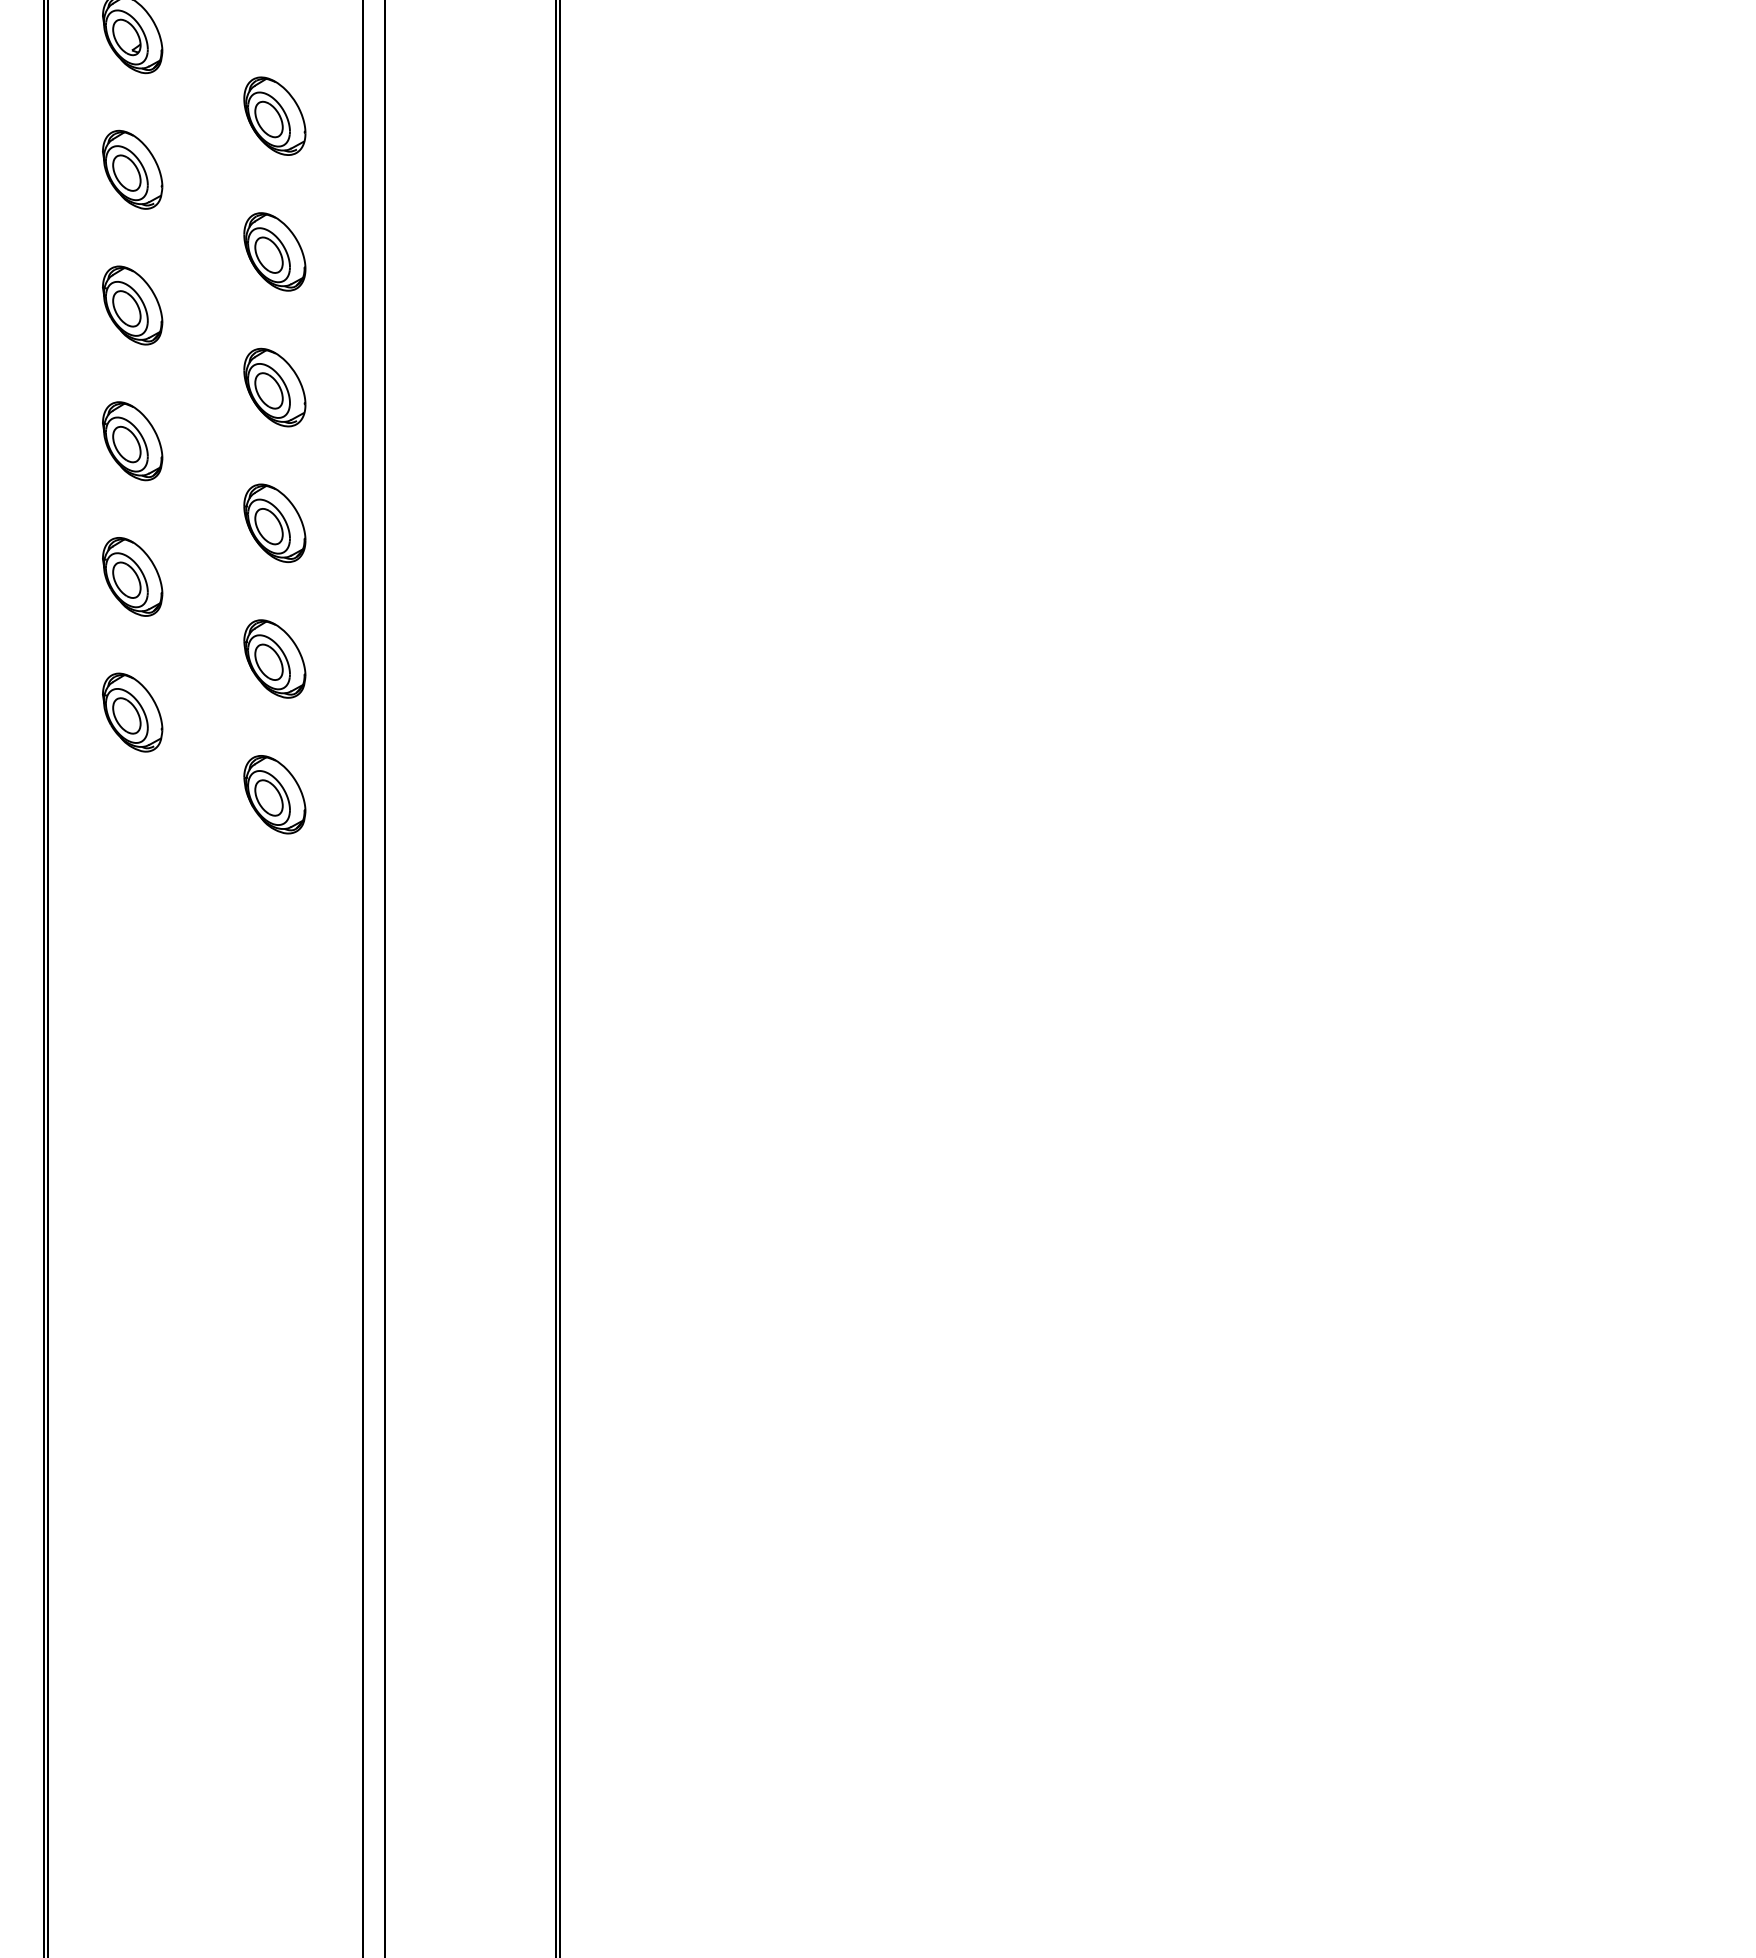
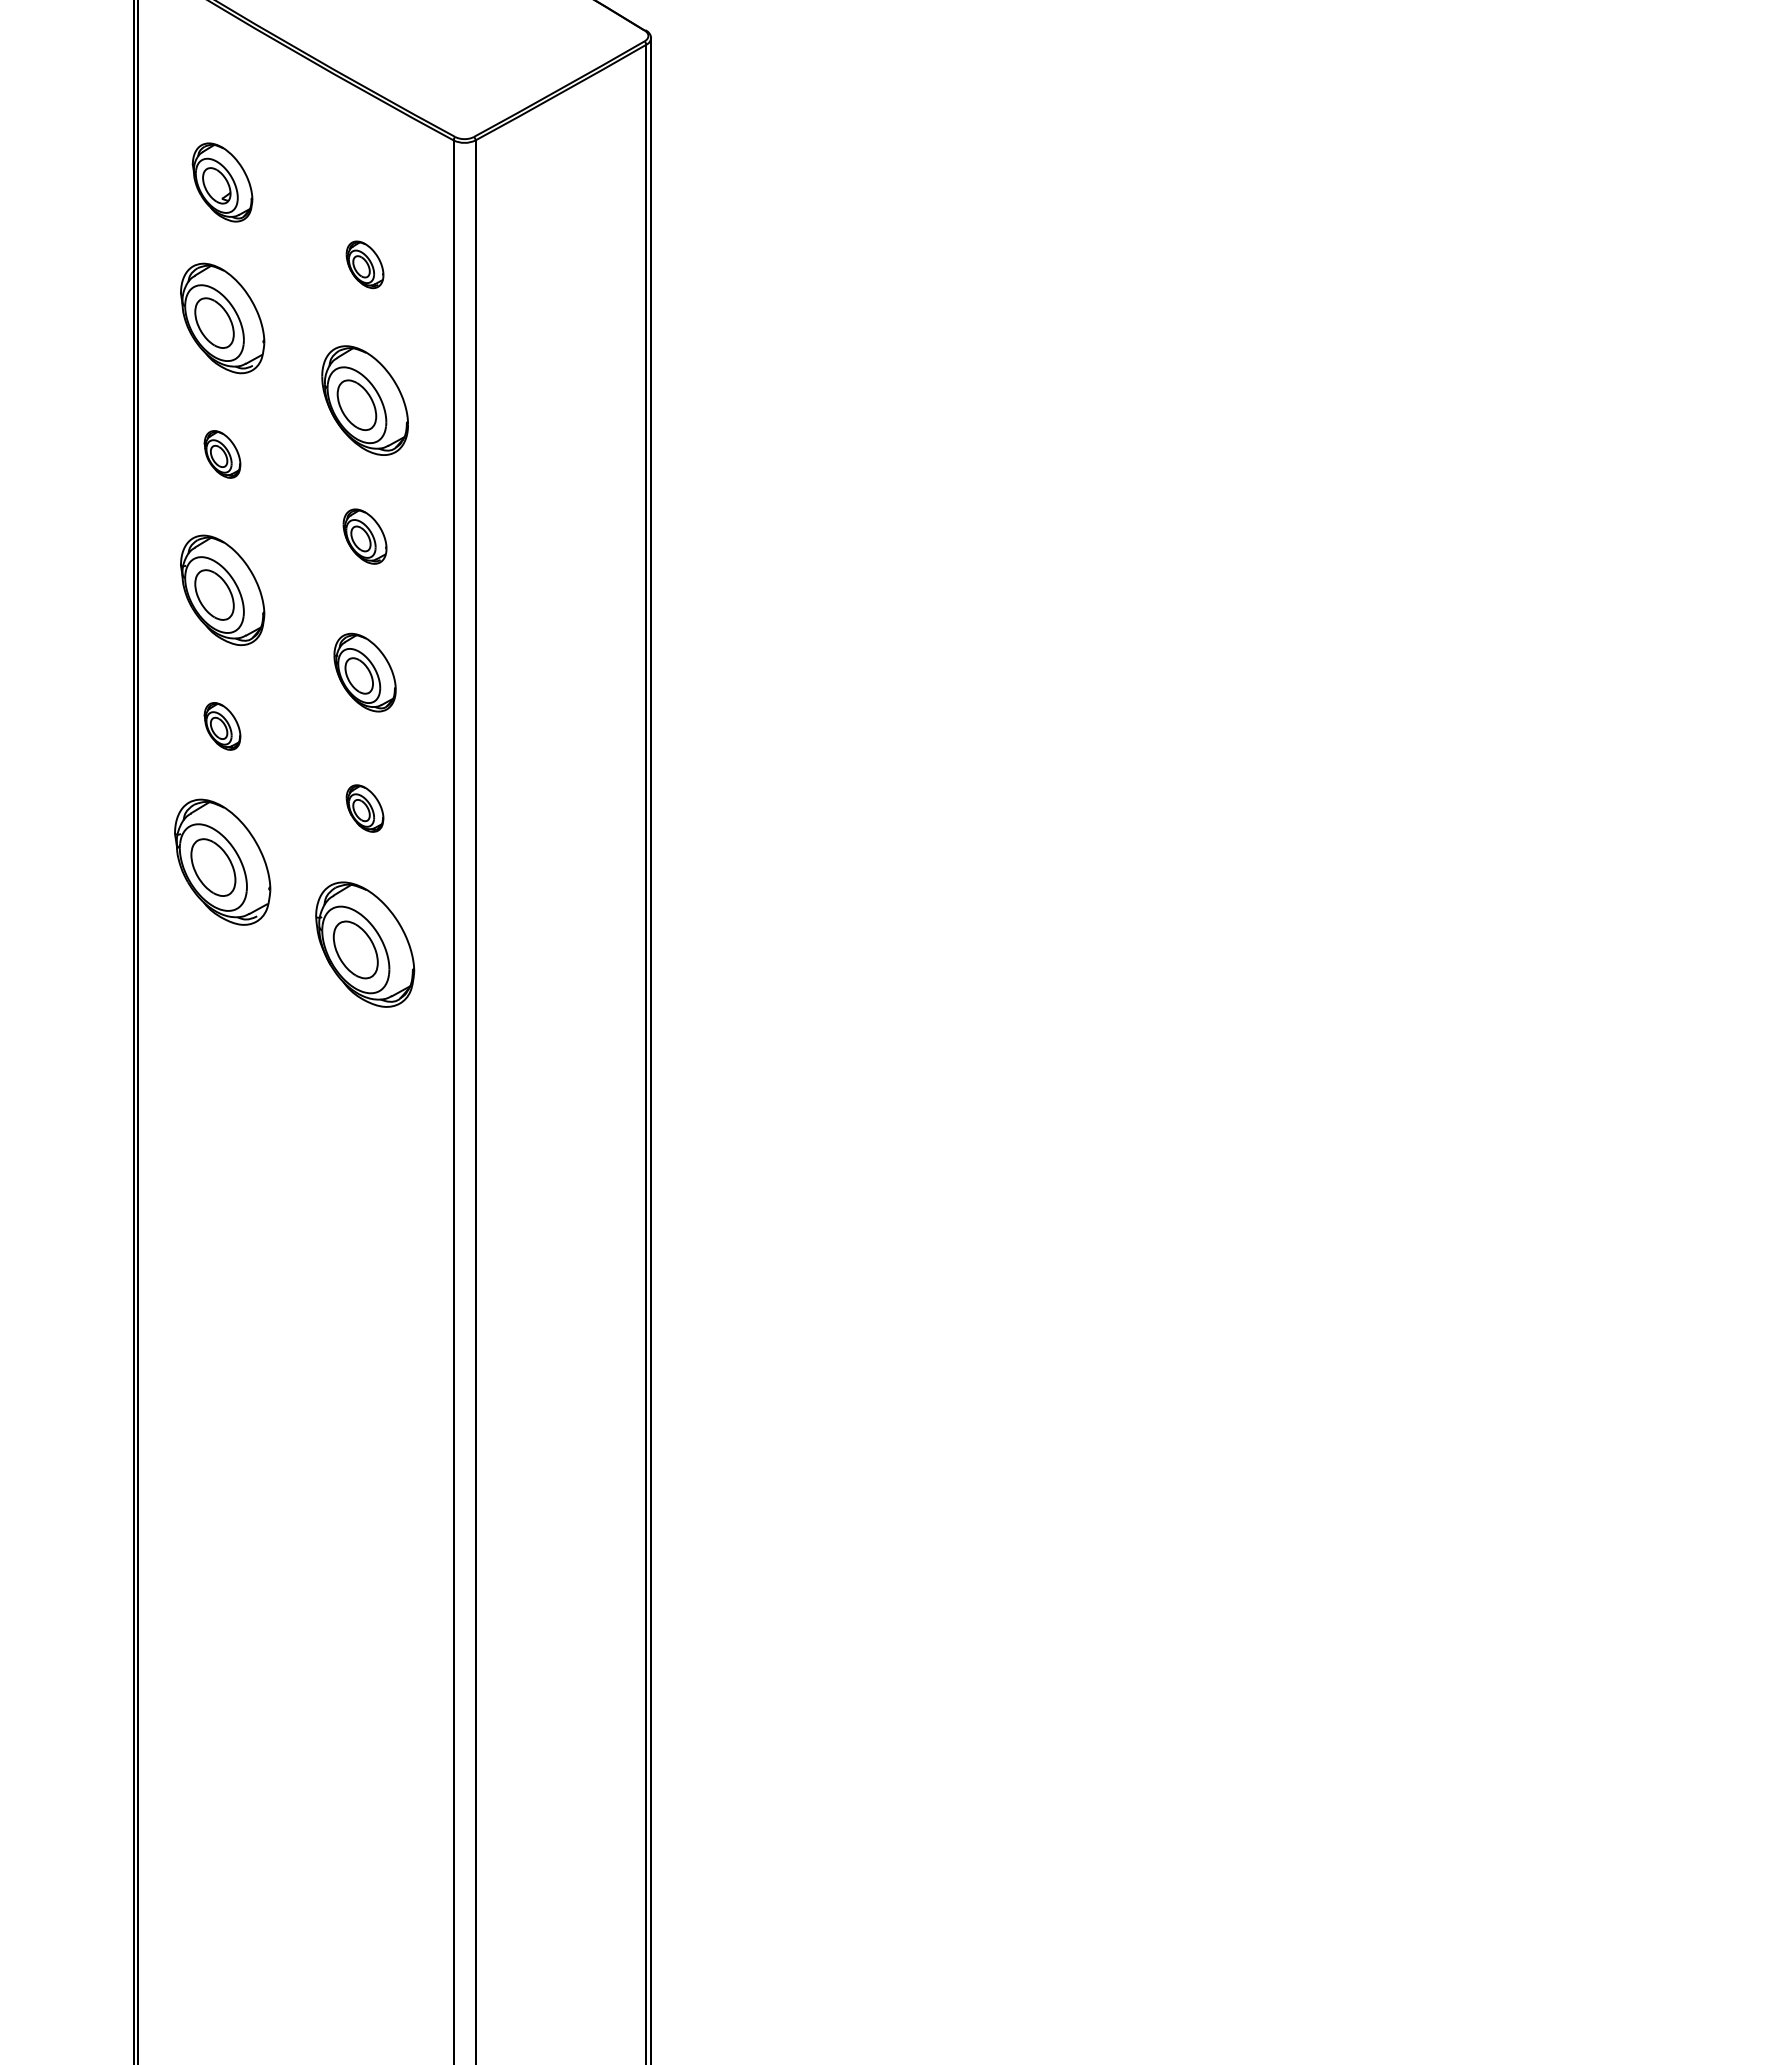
part: (274, 115) -> (364, 264), size x0.6
part: (132, 169) -> (222, 318), size x1.4
part: (274, 251) -> (364, 400), size x1.4
part: (132, 305) -> (222, 454), size x0.6
part: (274, 387) -> (364, 536), size x0.7
part: (132, 441) -> (222, 590), size x1.4
part: (132, 577) -> (222, 726), size x0.6
part: (274, 658) -> (364, 808), size x0.6
part: (132, 712) -> (222, 862), size x1.6
part: (274, 794) -> (364, 944), size x1.6

